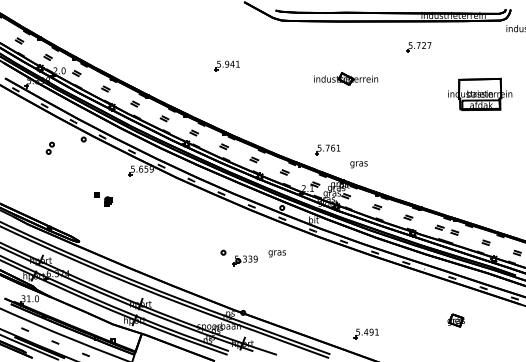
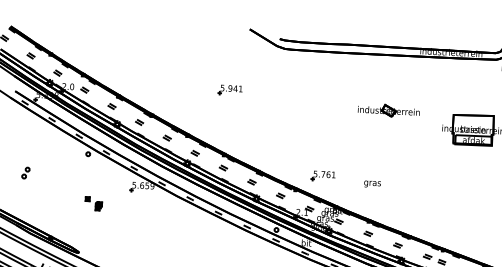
part: (418, 47) -> (415, 81), removed
part: (346, 78) -> (389, 110), moved
part: (49, 147) -> (25, 172), moved
text: (358, 164) -> (372, 184), moved
part: (103, 199) -> (94, 203), moved

